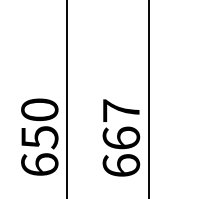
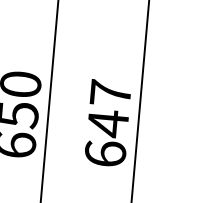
text: (121, 138) -> (108, 123), 667 -> 647

